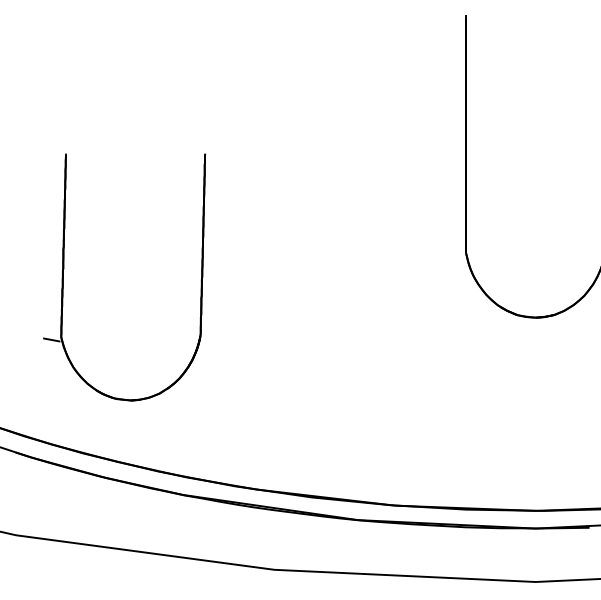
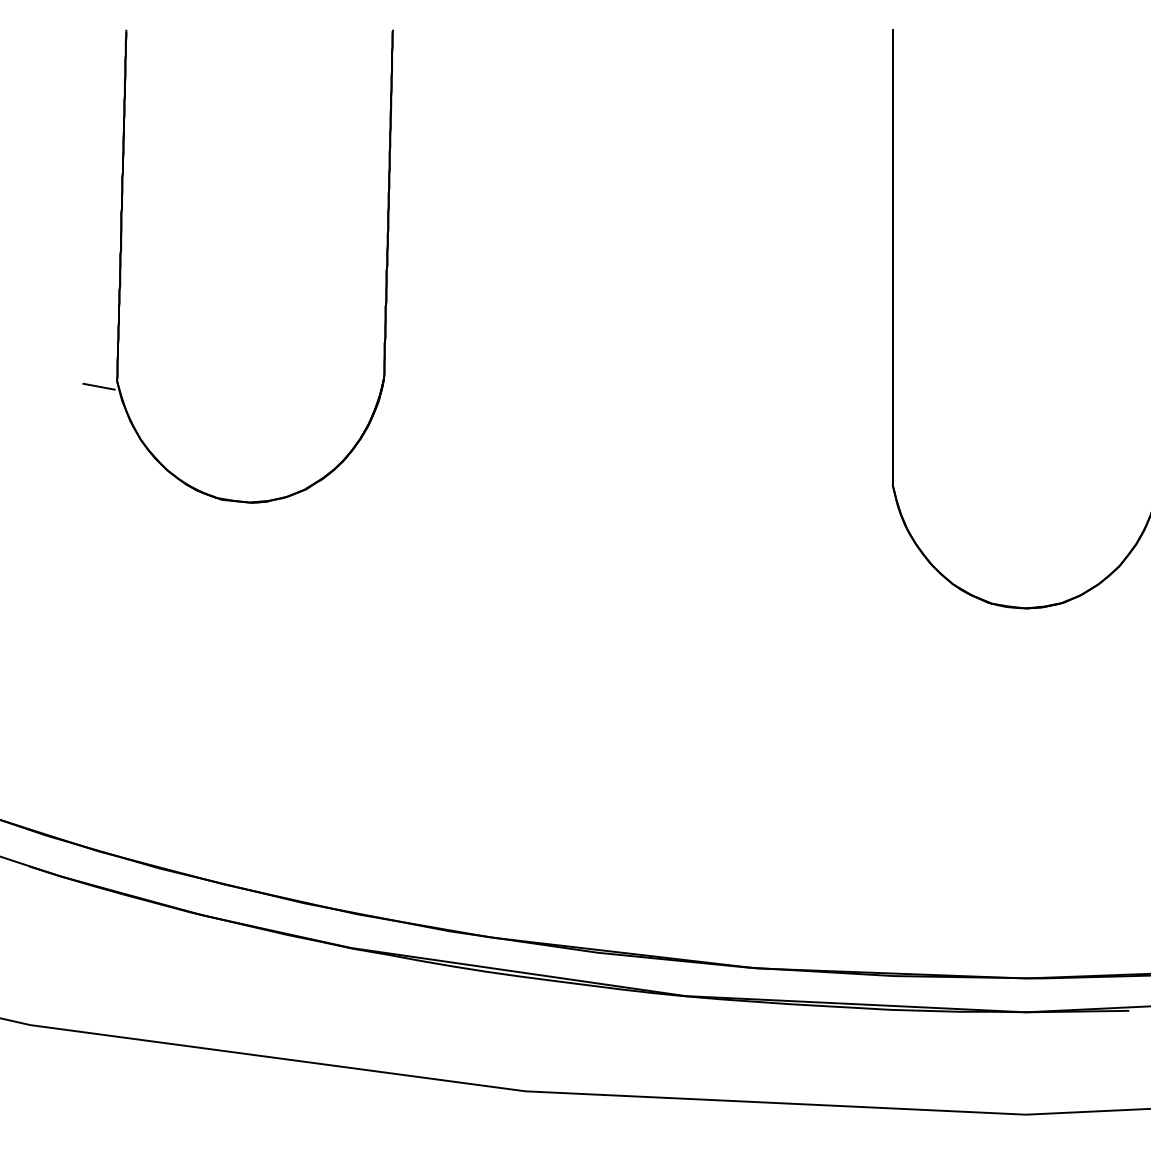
part: (64, 269) -> (123, 251), moved

